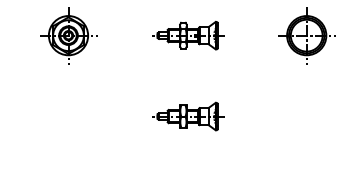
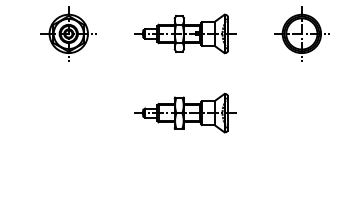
part: (187, 35) -> (185, 33), size x1.43
part: (187, 115) -> (185, 112), size x1.43

